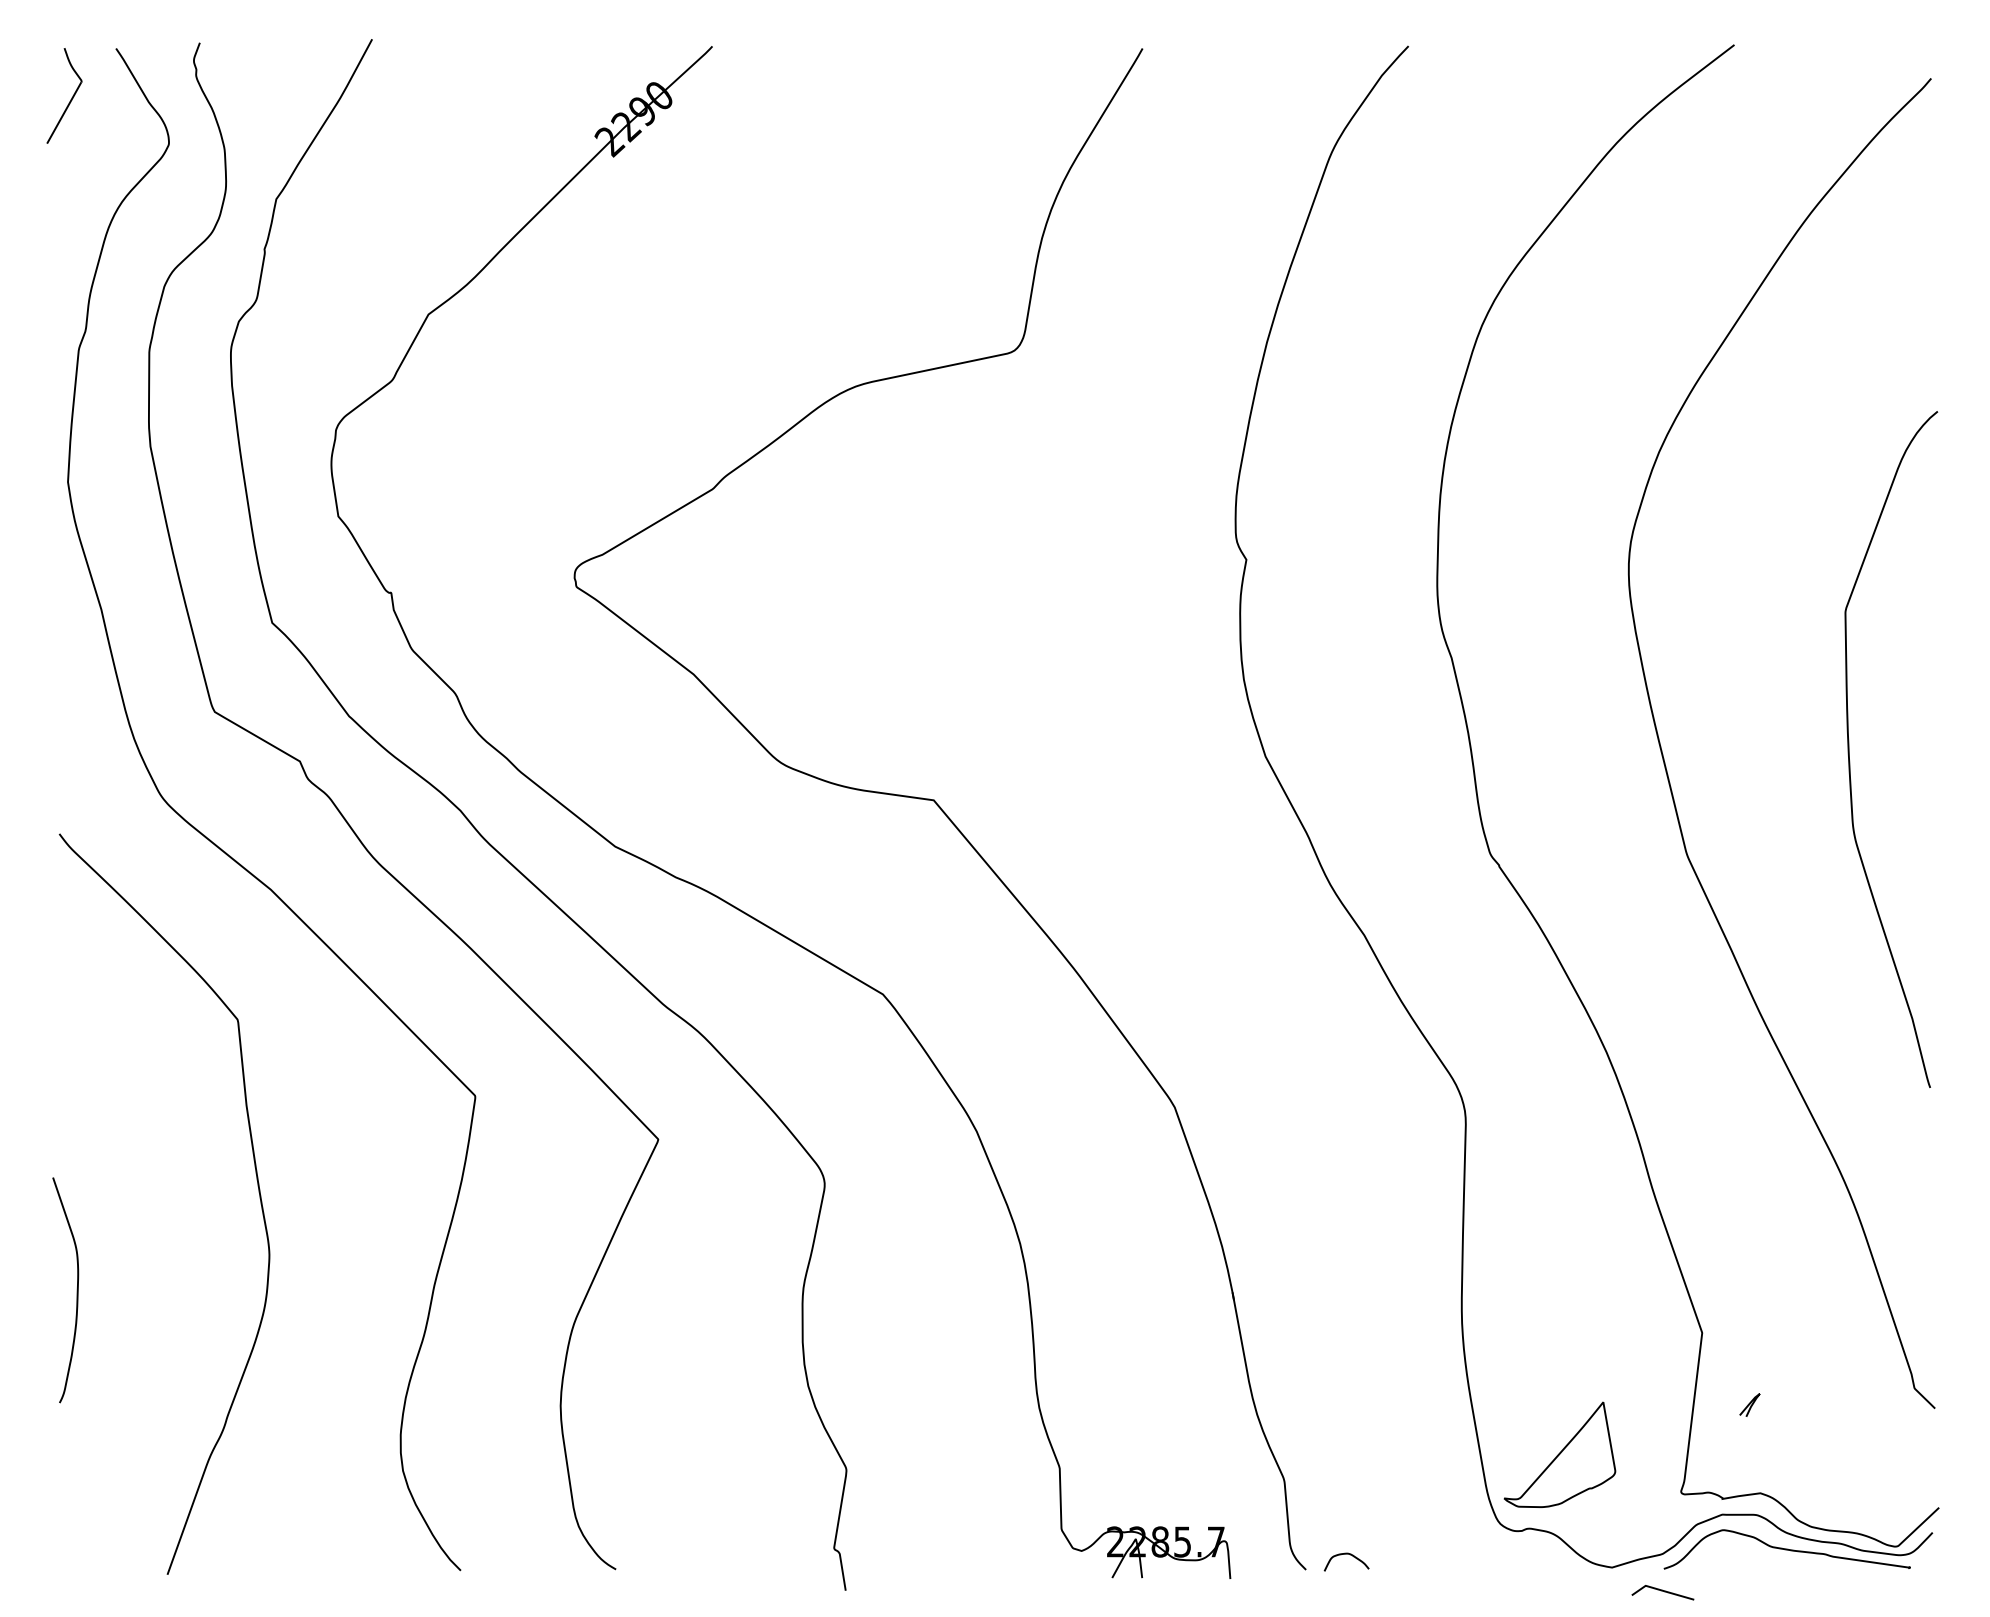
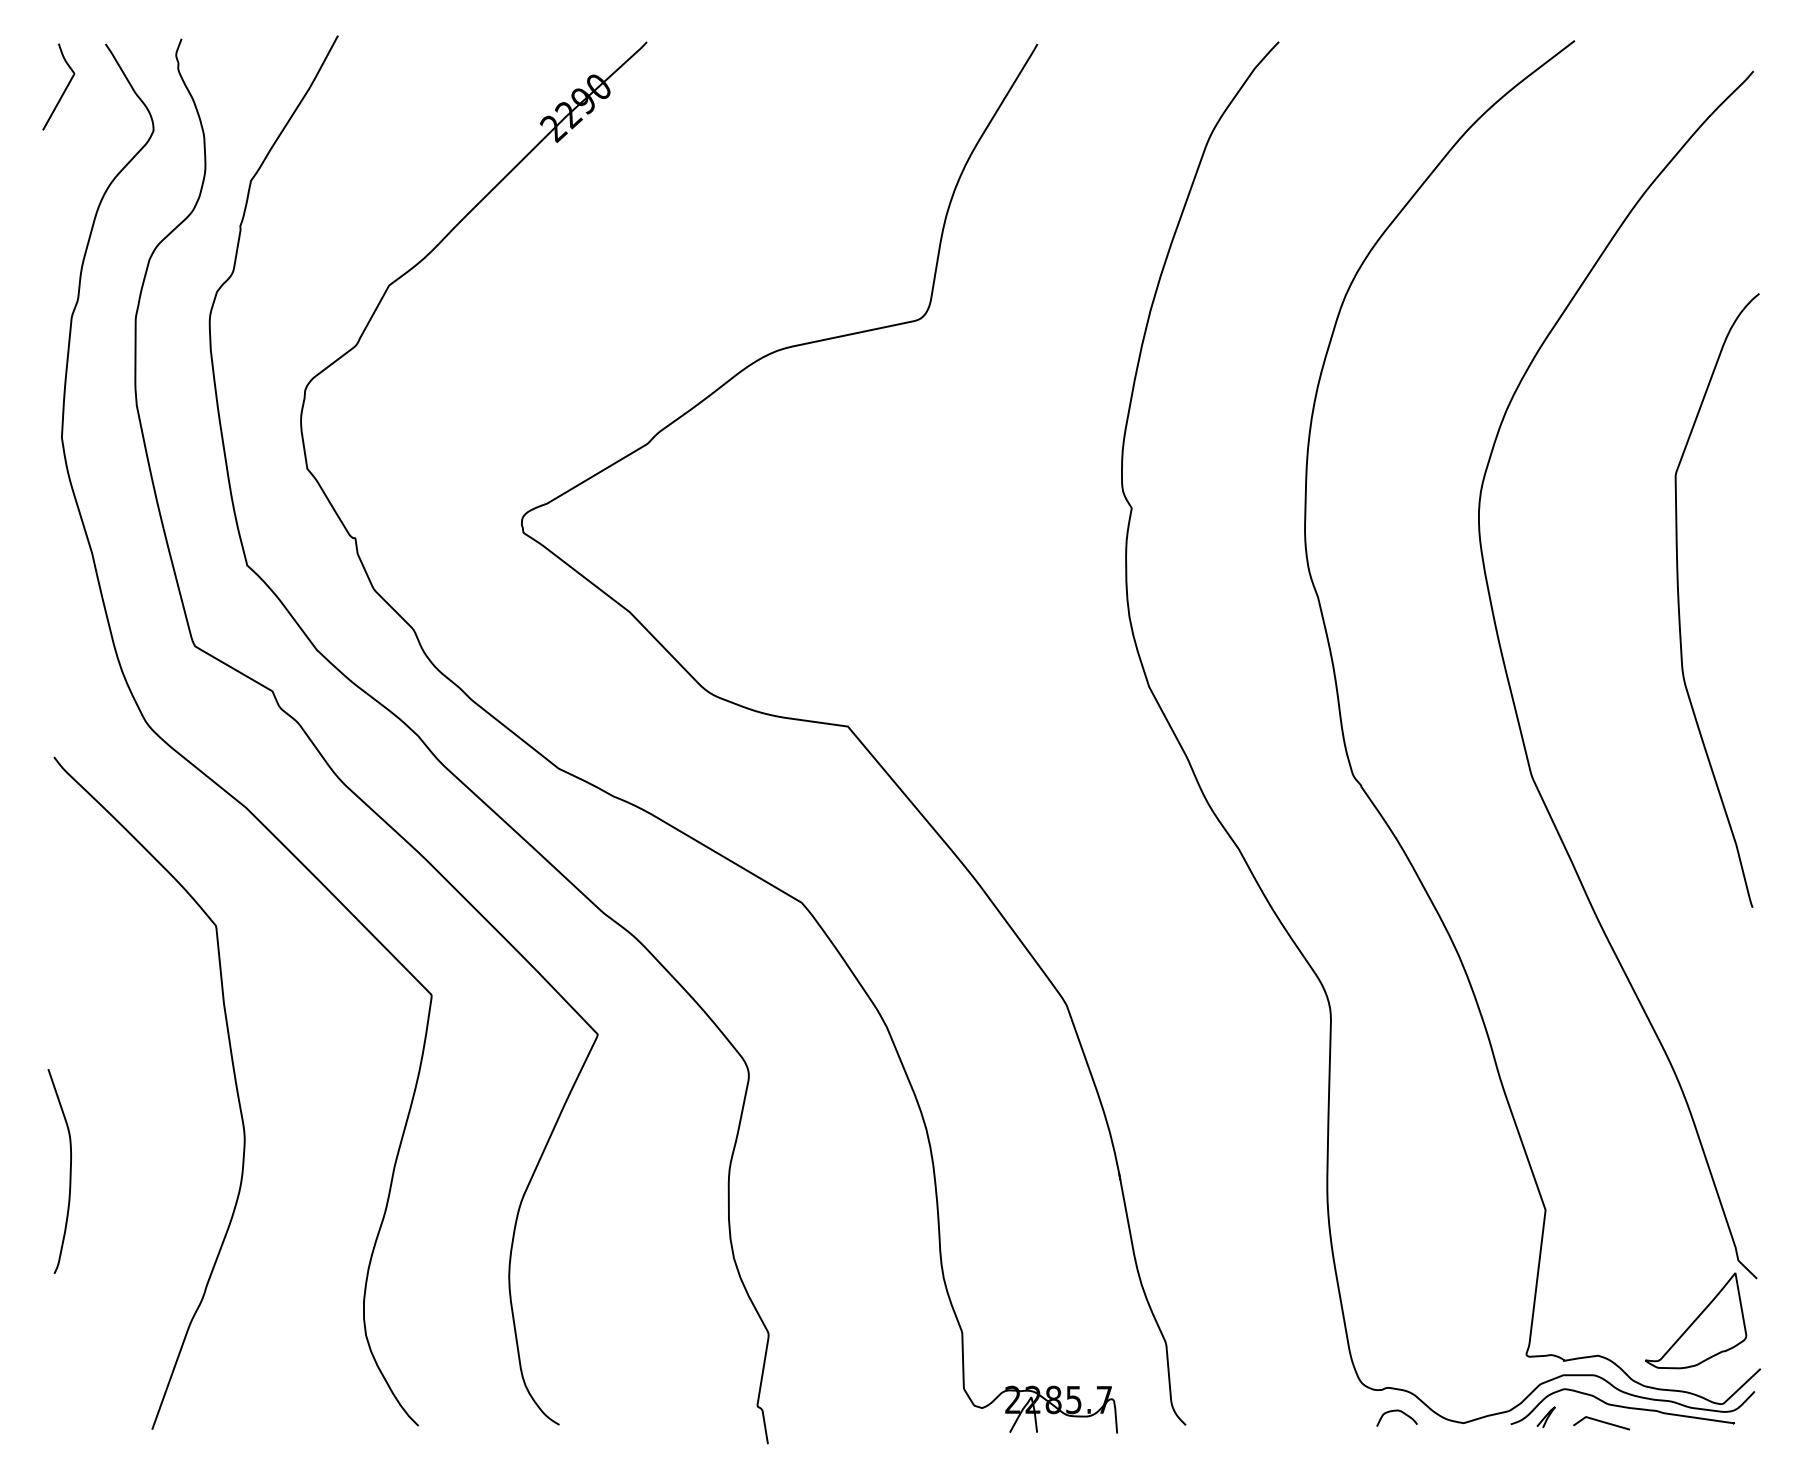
curve: (1849, 749) -> (1679, 600), moved
curve: (1749, 1404) -> (1545, 1416), moved
part: (1559, 1454) -> (1695, 1320), moved
curve: (1346, 1554) -> (1396, 1411), moved
curve: (1662, 1591) -> (1601, 1422), moved

